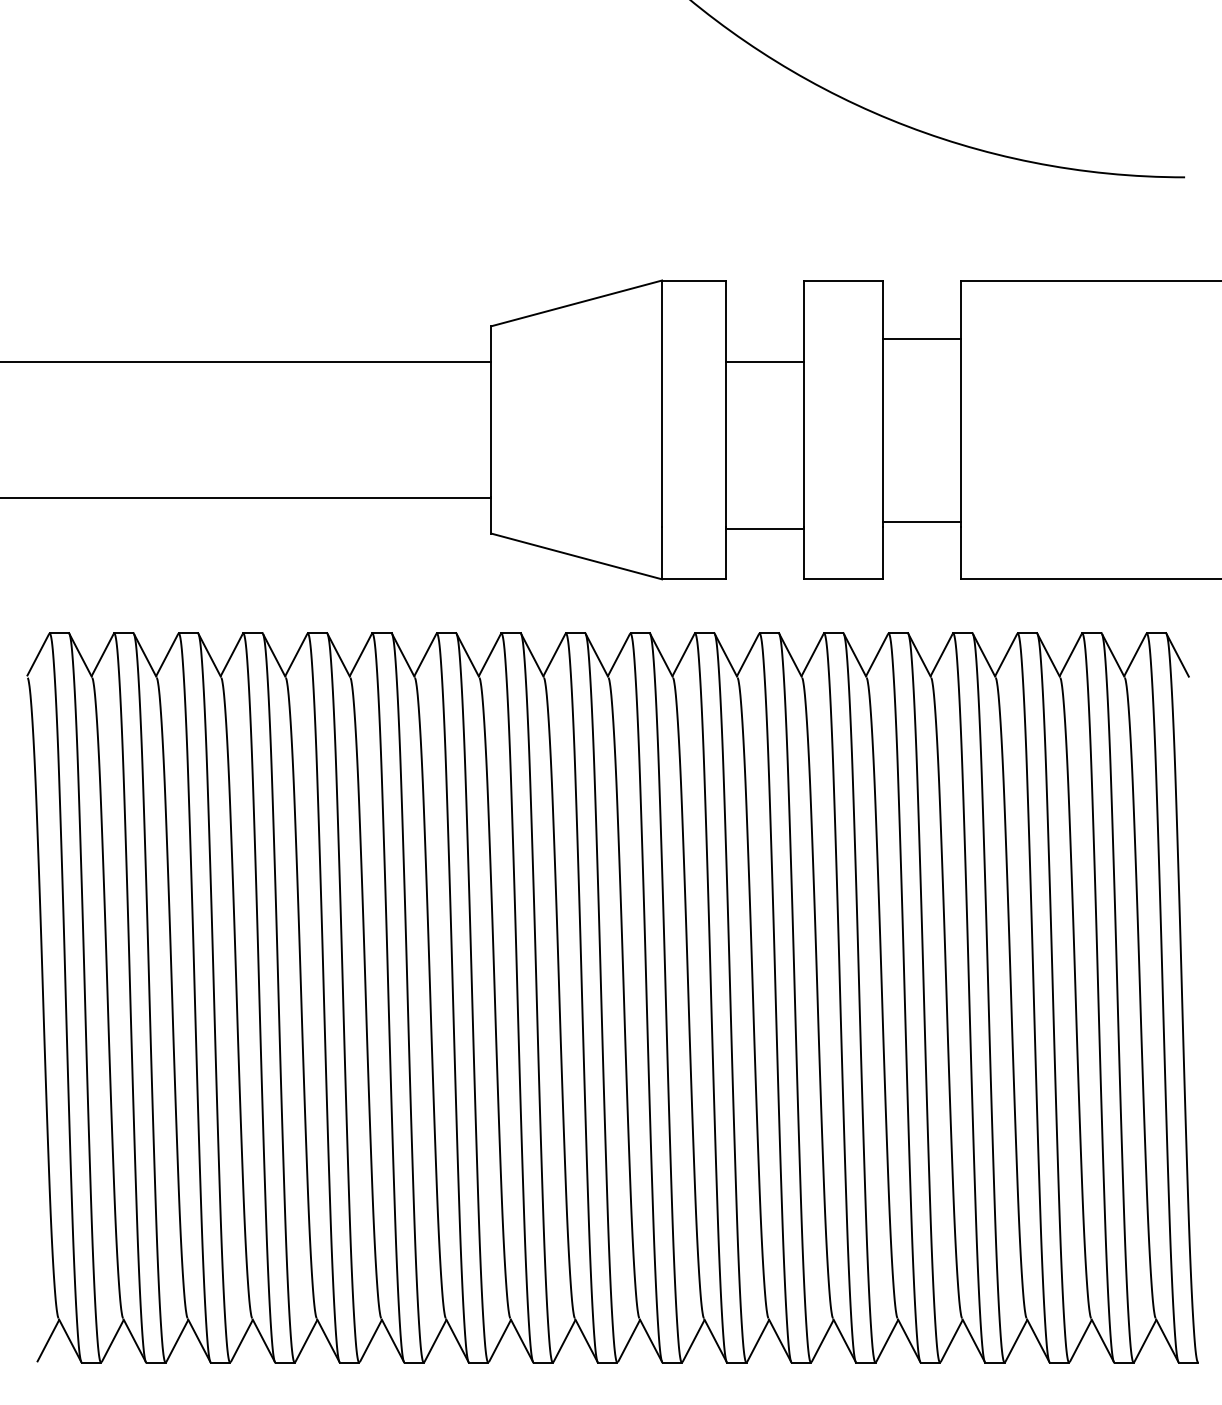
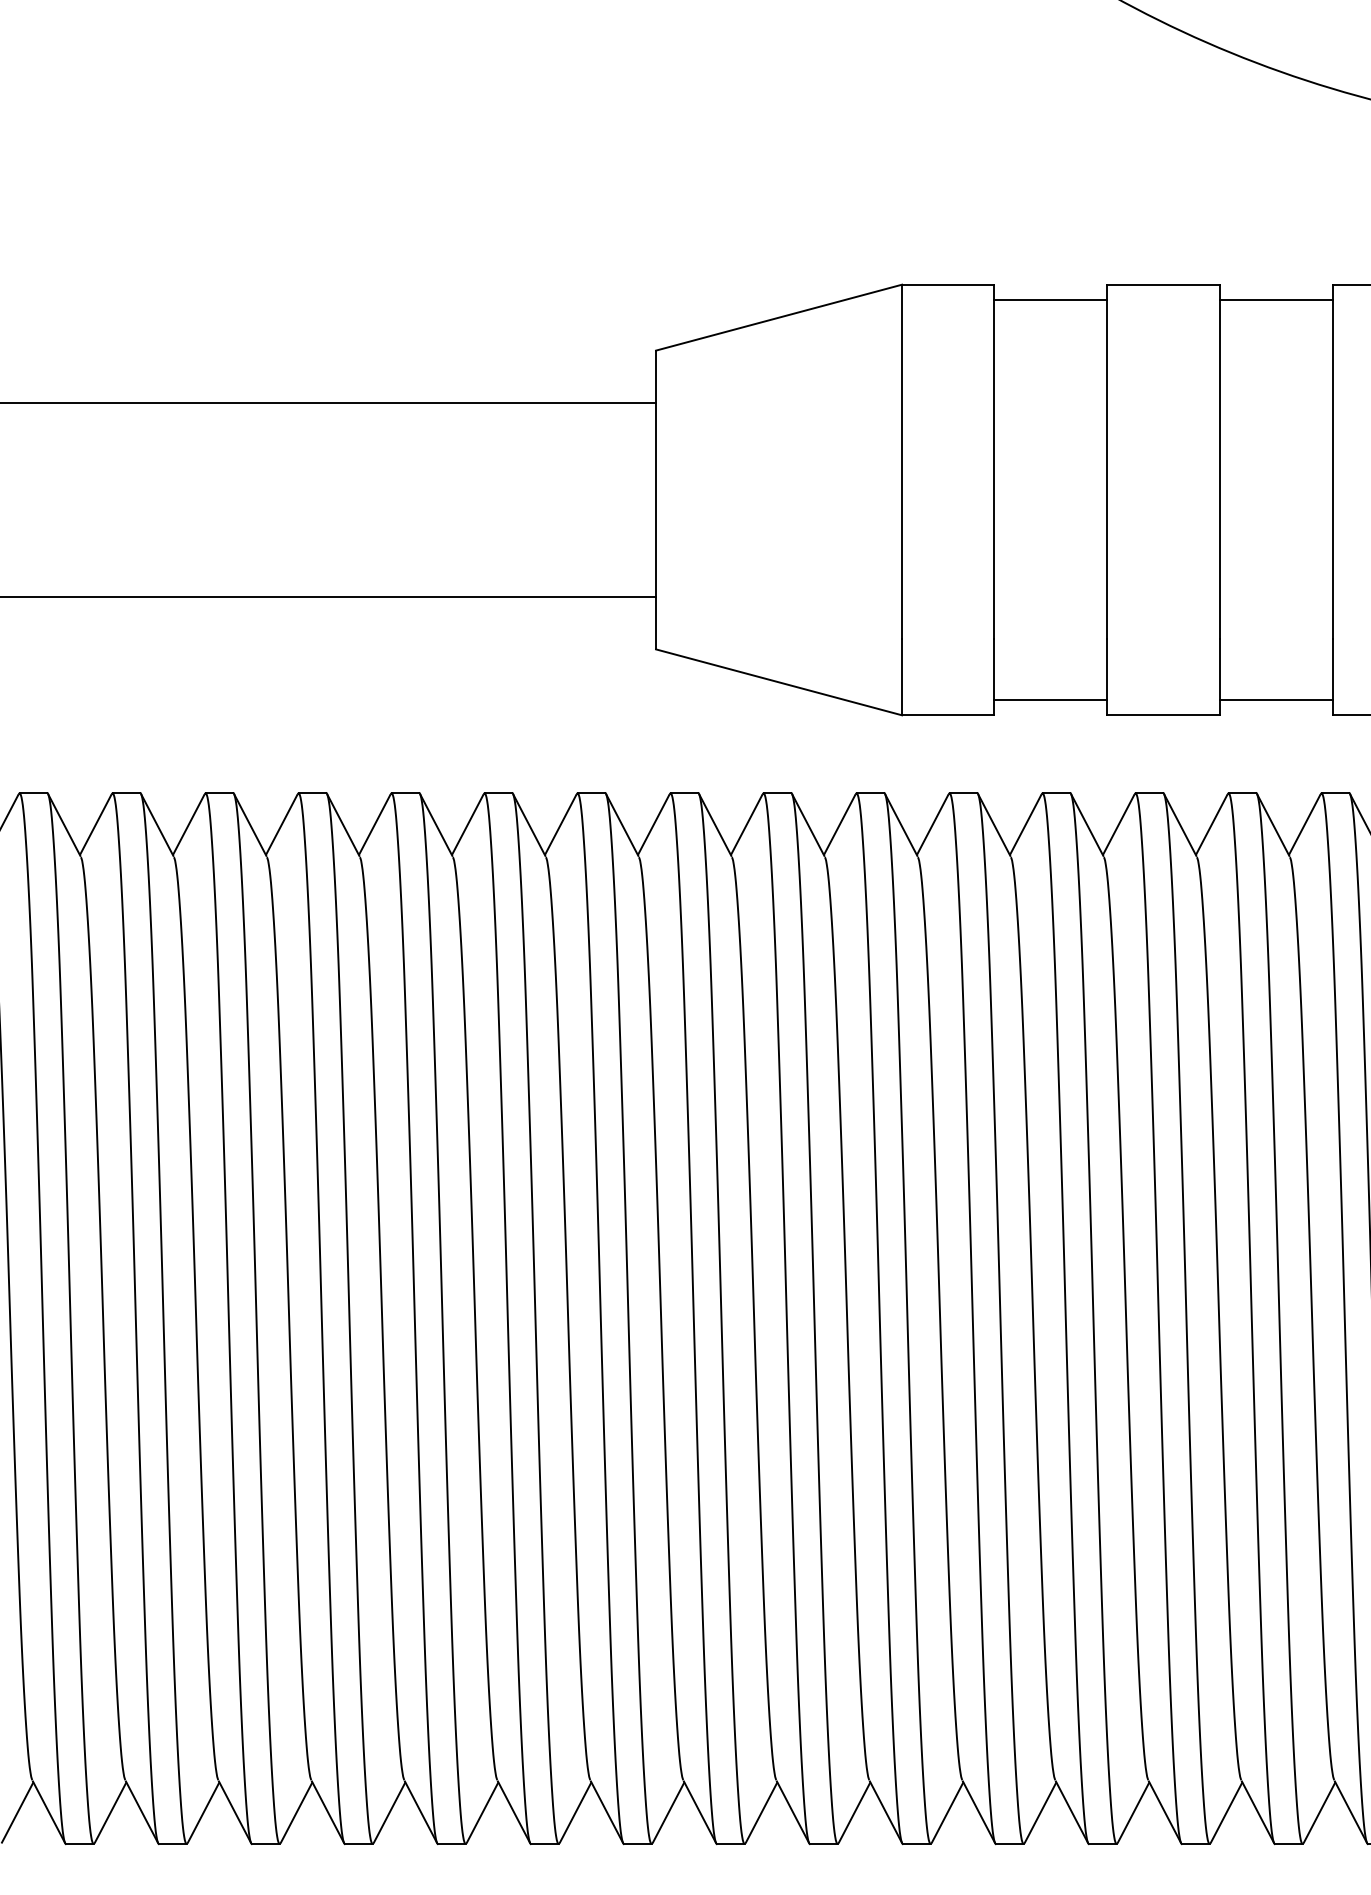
line: (921, 339) -> (1275, 300), moved
line: (765, 362) -> (1051, 300), moved
line: (921, 521) -> (1275, 699), moved
line: (765, 528) -> (1051, 699), moved

